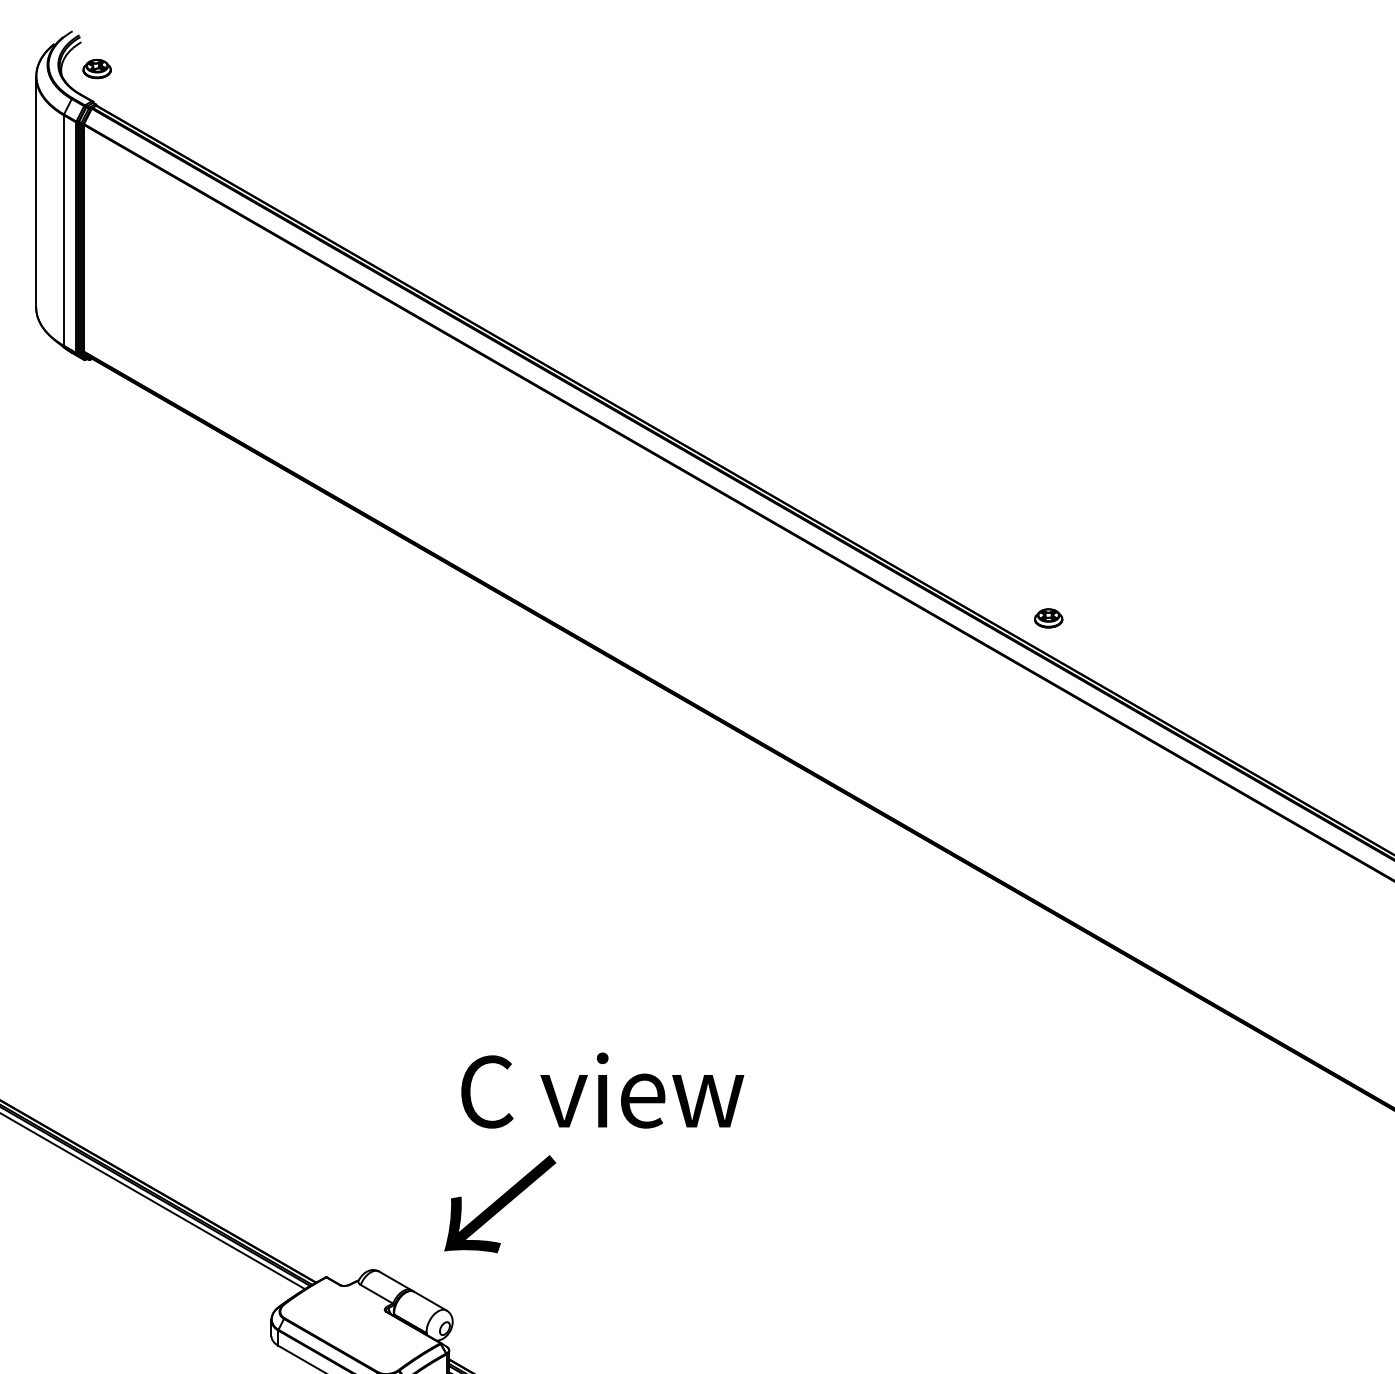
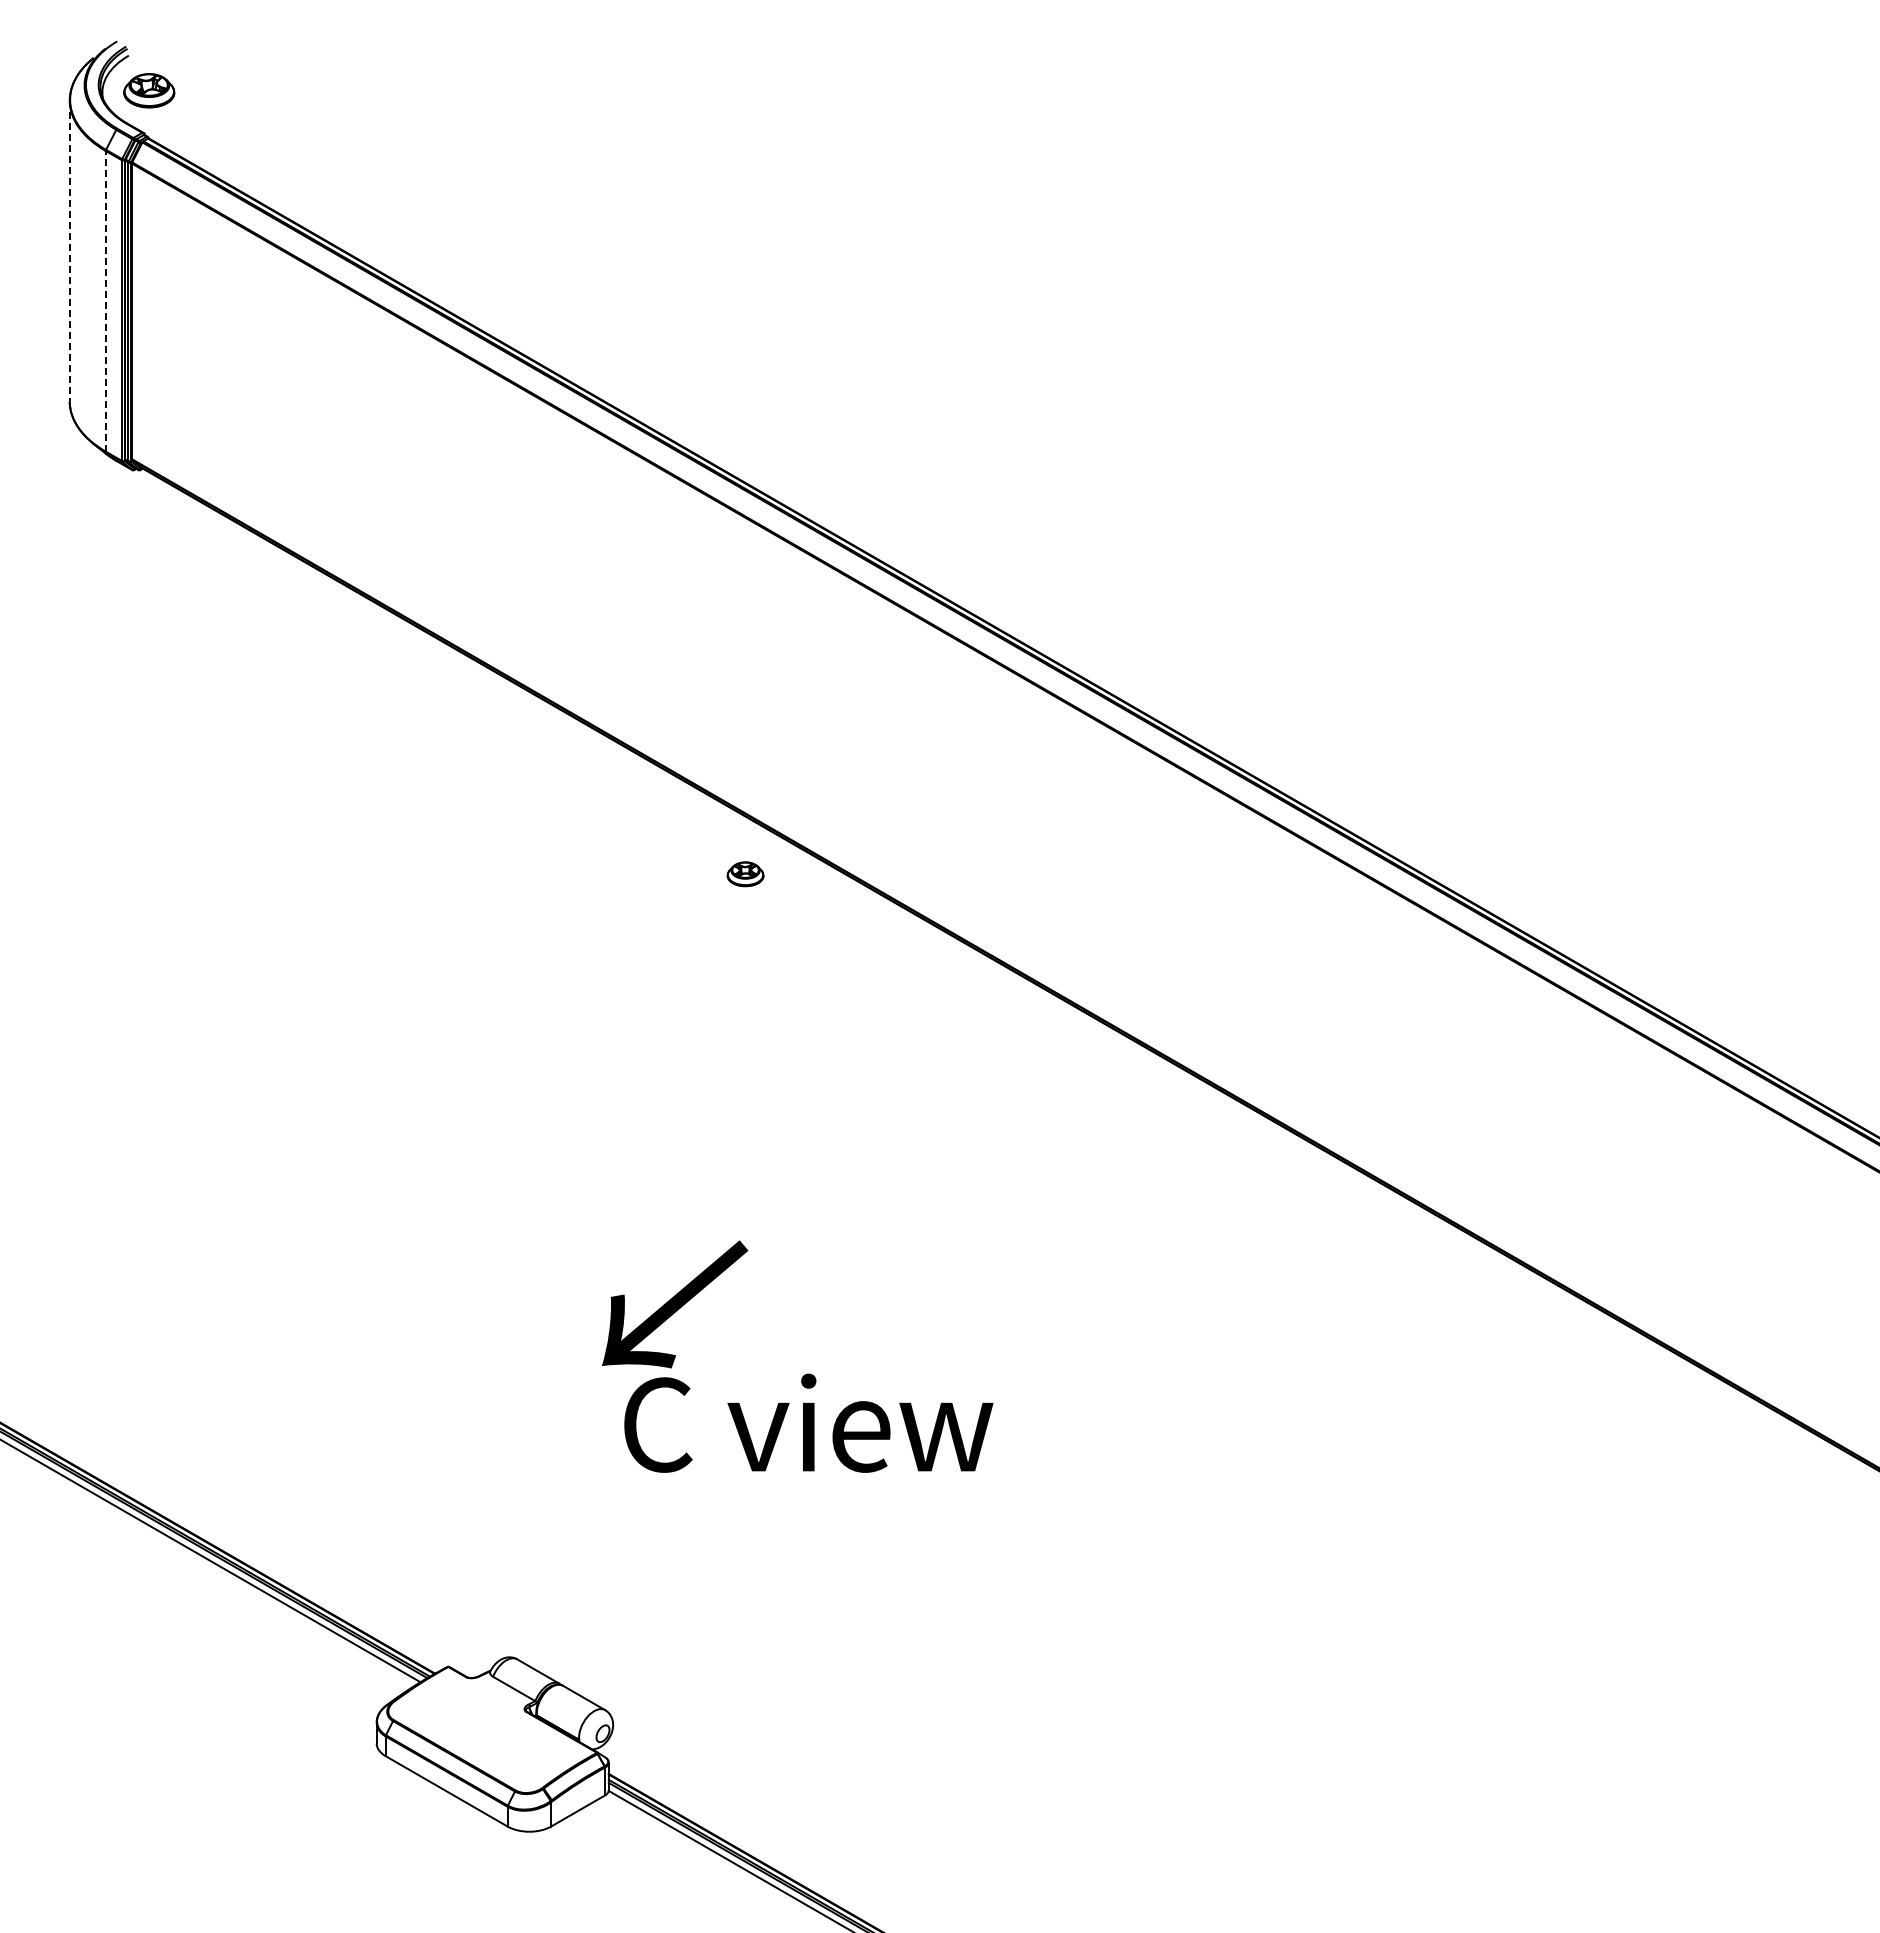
part: (97, 68) -> (149, 90), size x1.4
line: (35, 192) -> (69, 251), solid -> dashed
line: (63, 229) -> (105, 300), solid -> dashed
part: (1048, 618) -> (745, 874), moved
text: (500, 1204) -> (675, 1304), moved

